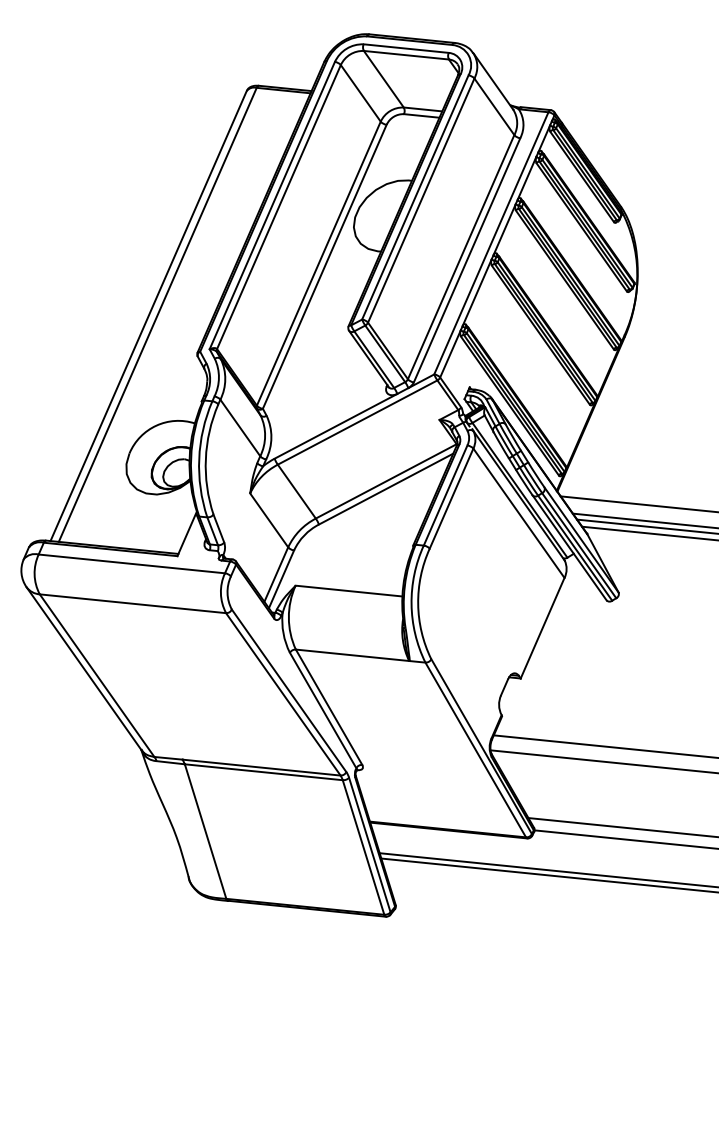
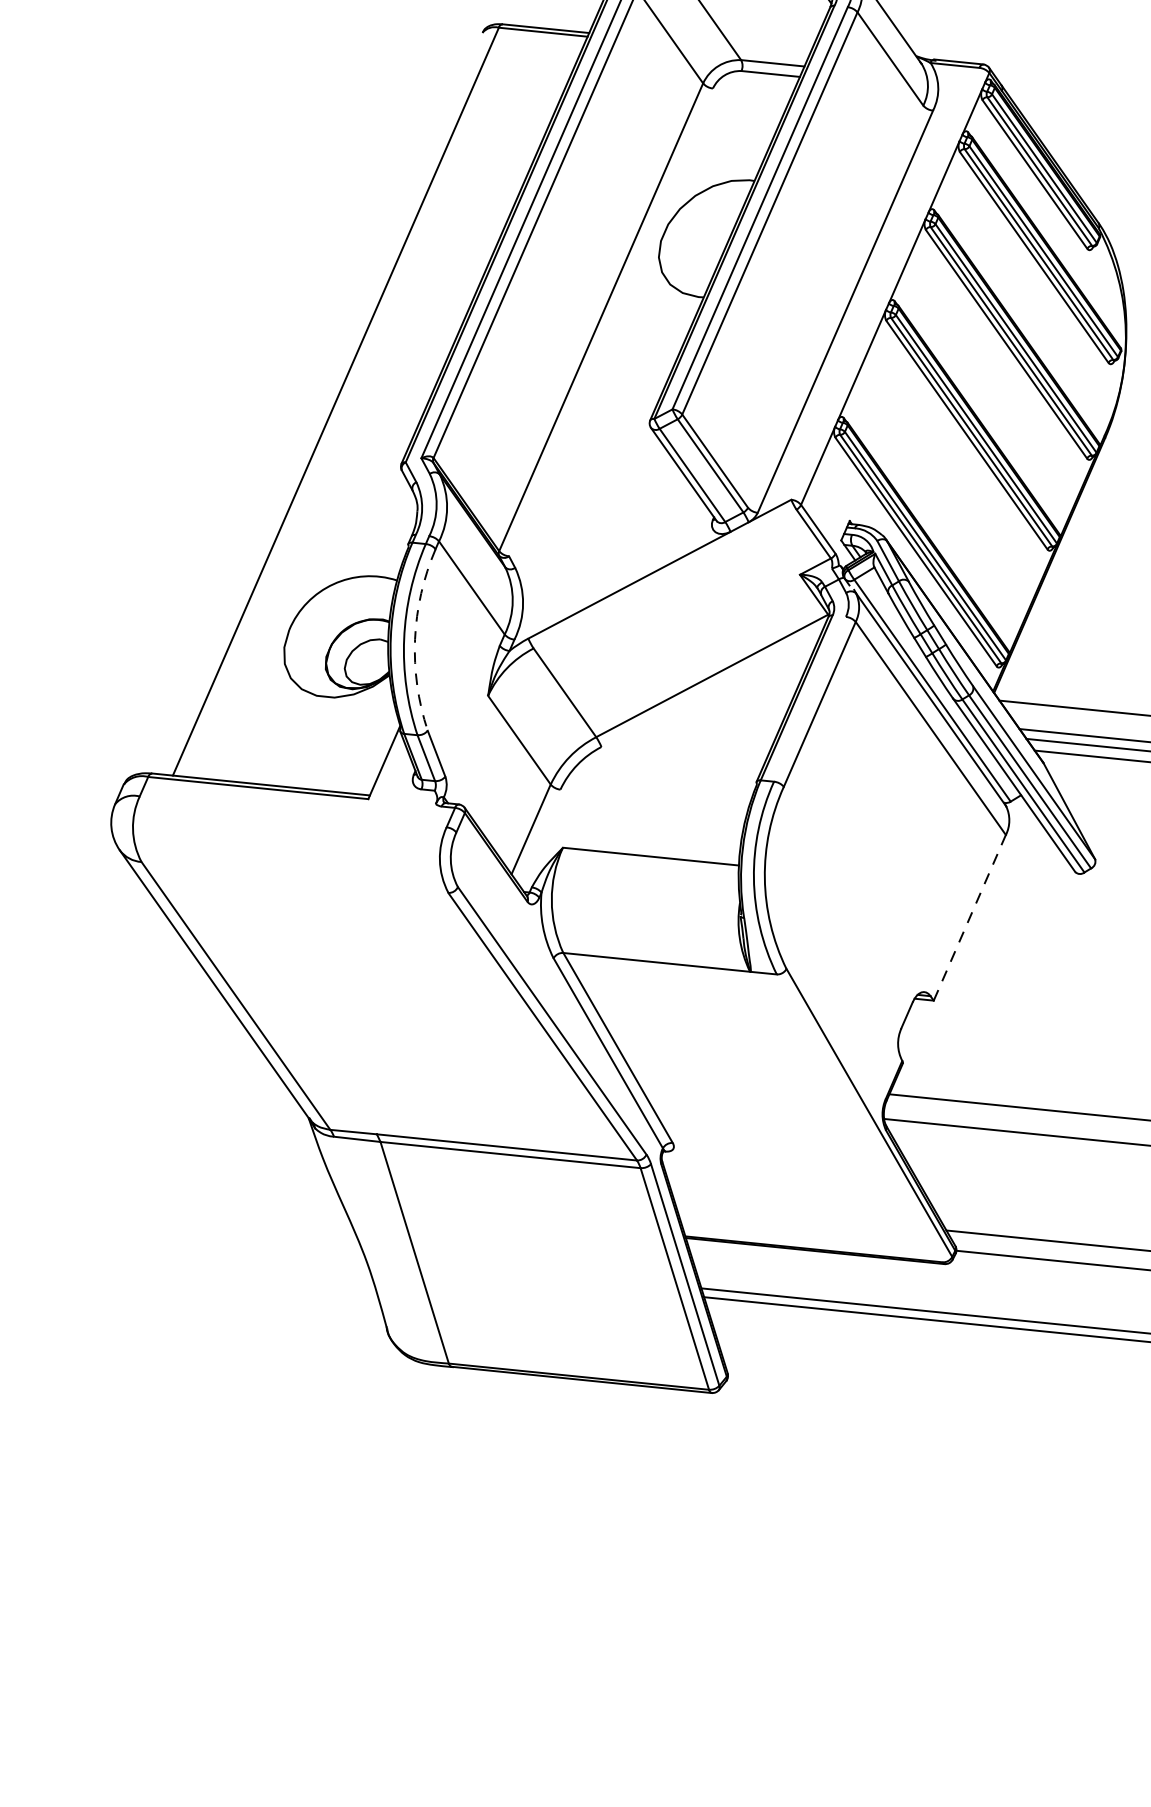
line: (491, 243) -> (885, 284), removed
line: (460, 257) -> (834, 307), removed
line: (324, 266) -> (610, 321), removed
line: (148, 315) -> (320, 402), removed
line: (357, 422) -> (664, 578), removed
arc: (205, 459) -> (414, 639), solid -> dashed
line: (386, 488) -> (712, 687), removed
line: (445, 495) -> (809, 699), removed
line: (131, 563) -> (292, 811), removed
line: (281, 579) -> (539, 837), removed
line: (132, 603) -> (294, 877), removed
line: (542, 628) -> (969, 918), solid -> dashed
line: (475, 749) -> (859, 1117), removed

